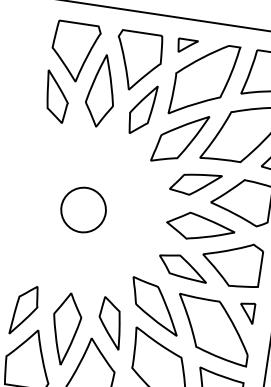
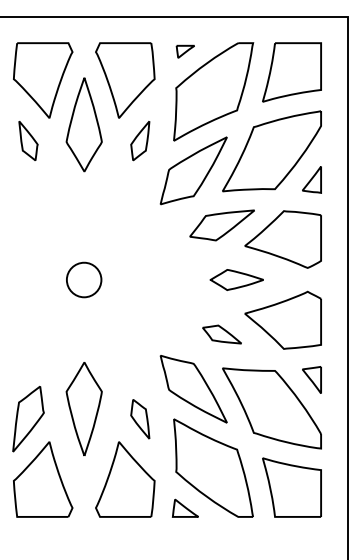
part: (187, 46) -> (185, 51), size x0.7
part: (56, 96) -> (28, 140), size x0.6
part: (142, 109) -> (140, 140), size x0.6
part: (83, 209) -> (83, 279), size x0.6
part: (200, 227) -> (236, 279), size x0.6
part: (182, 267) -> (221, 334), size x0.6
part: (110, 323) -> (140, 419), size x0.6
part: (65, 329) -> (83, 409), moved

